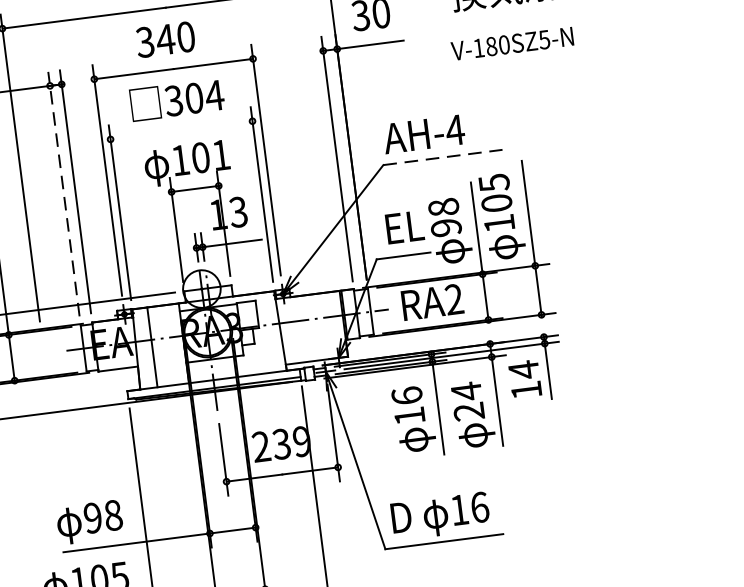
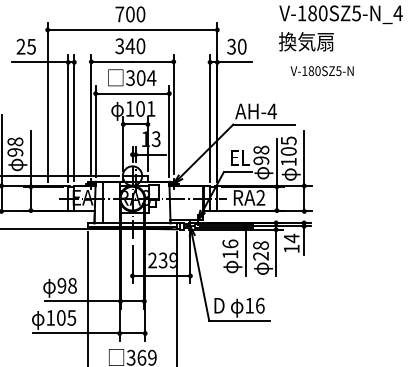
text: (511, 44) -> (321, 71), moved
line: (181, 130) -> (132, 93), added
line: (443, 157) -> (264, 124), dashed -> solid
line: (64, 194) -> (68, 118), dashed -> solid
text: (465, 391) -> (260, 245), 24 -> 28

